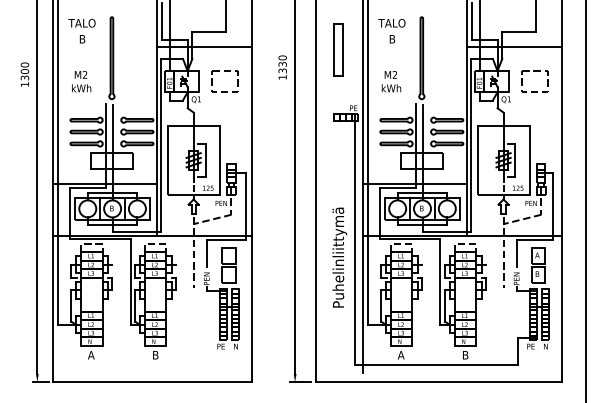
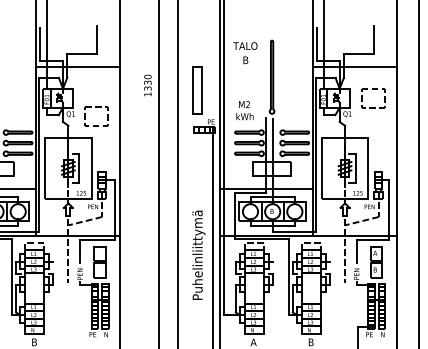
part: (338, 49) -> (197, 89), moved
part: (224, 71) -> (95, 106), moved
text: (391, 81) -> (245, 110), moved

